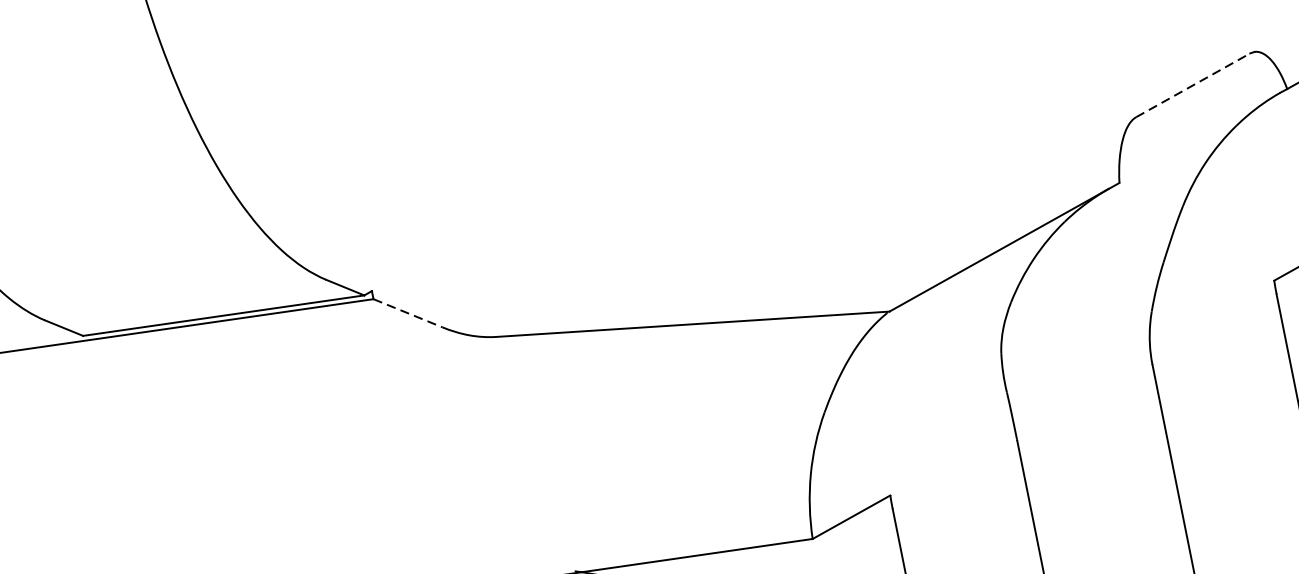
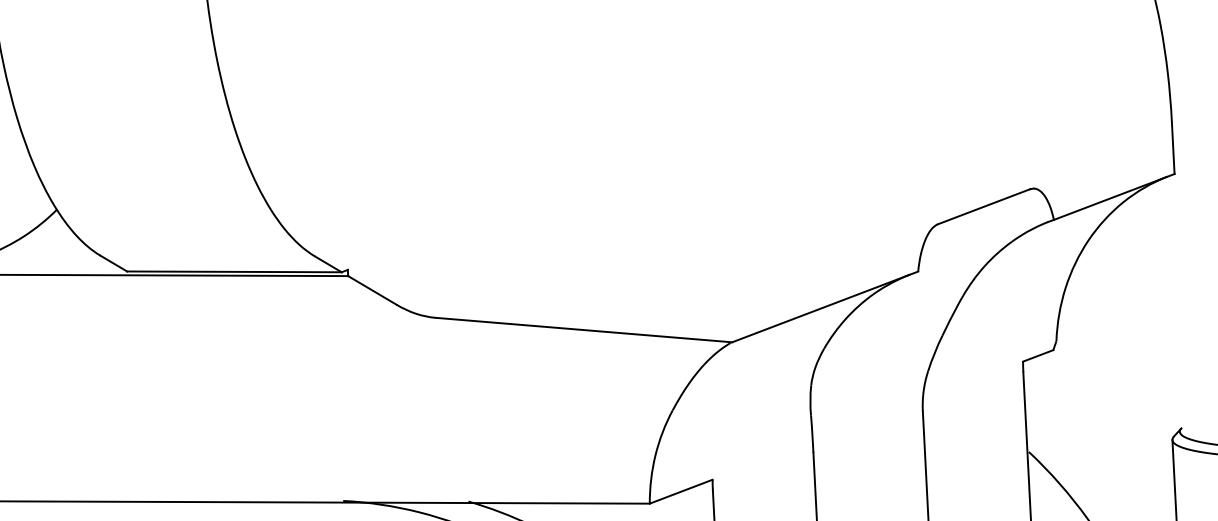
line: (1193, 84) -> (984, 206), dashed -> solid
line: (408, 313) -> (372, 290), dashed -> solid

